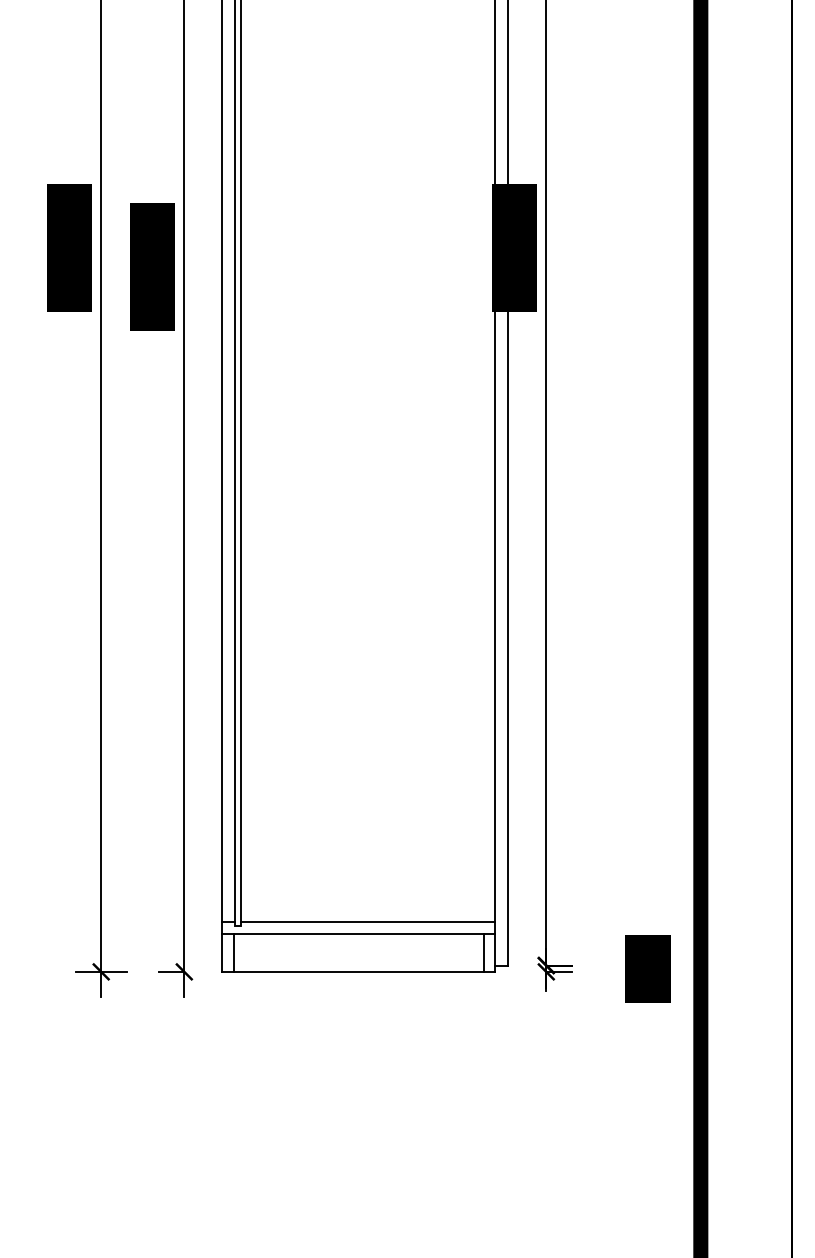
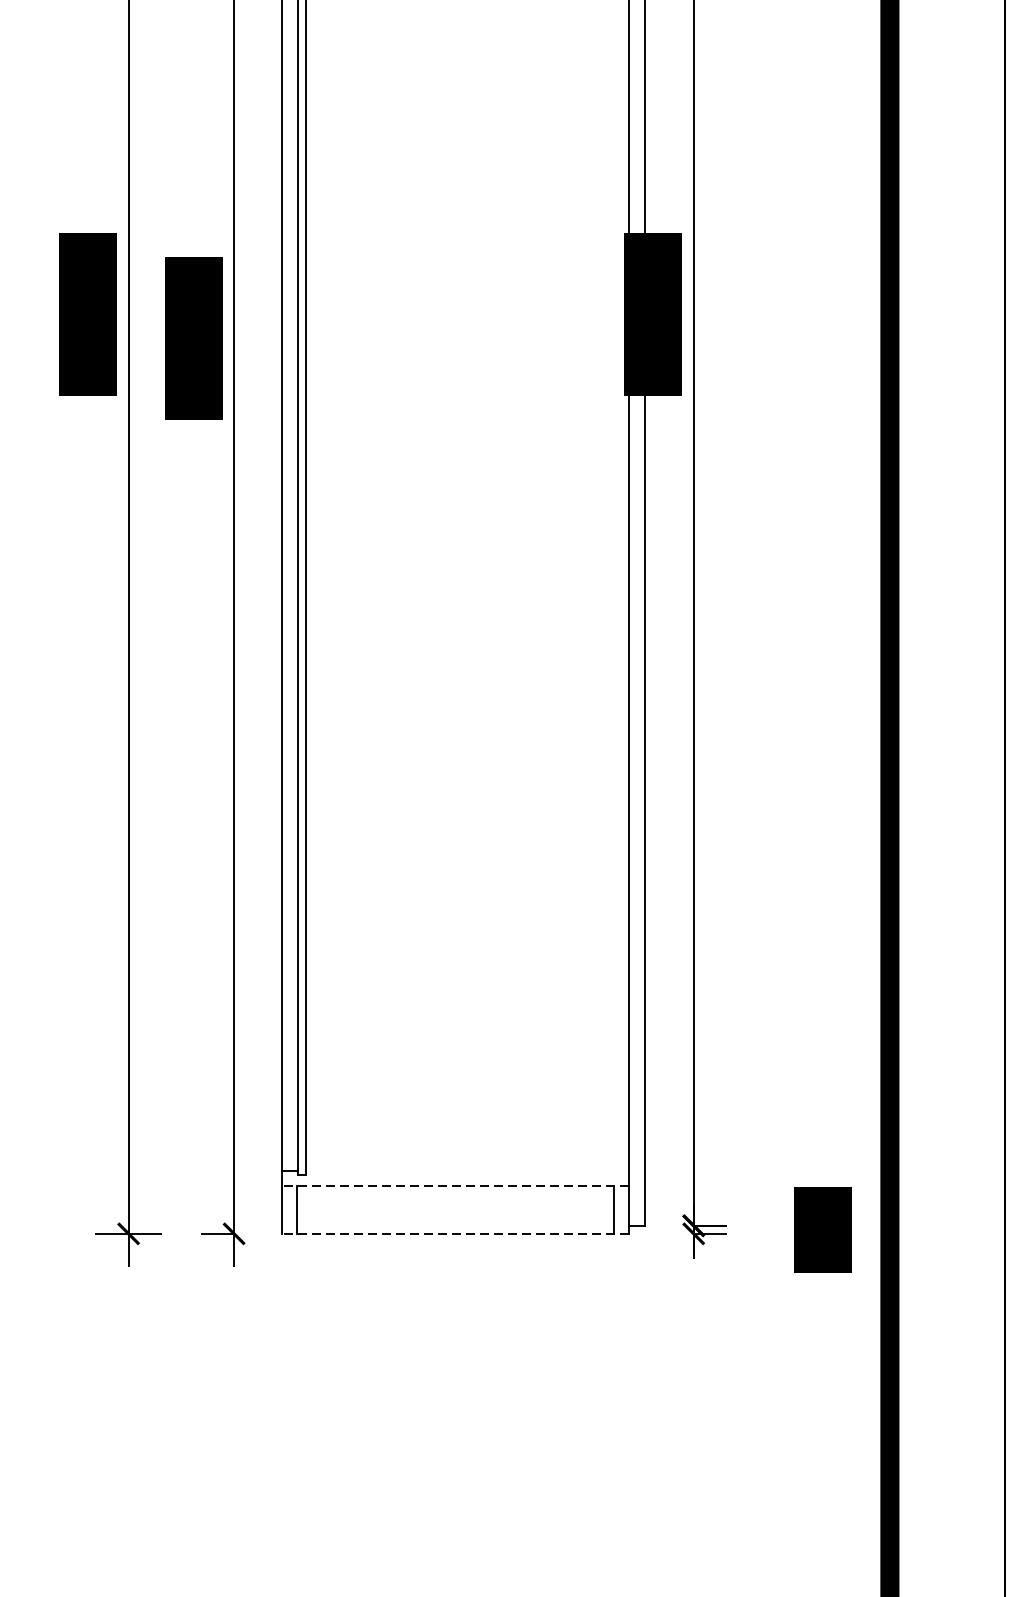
line: (367, 922) -> (466, 1171), removed
line: (358, 933) -> (455, 1185), solid -> dashed
line: (358, 971) -> (455, 1233), solid -> dashed

